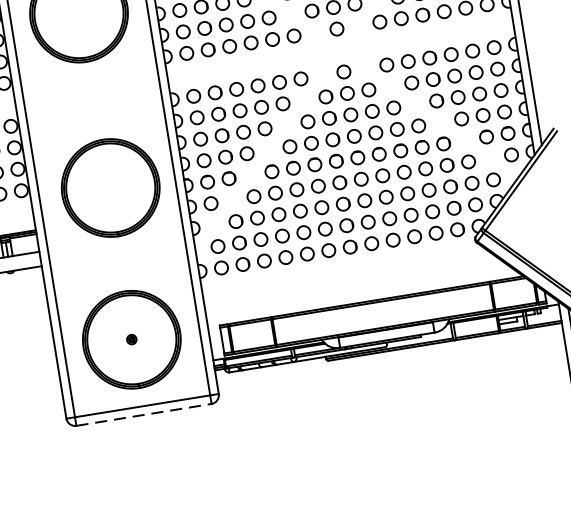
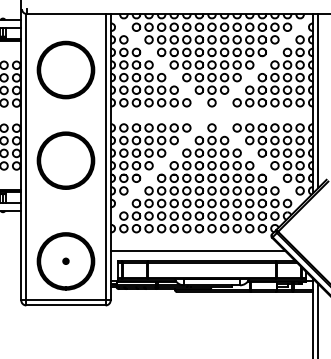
part: (109, 187) -> (65, 160), moved
line: (353, 286) -> (197, 251), added
line: (143, 415) -> (65, 305), dashed -> solid

